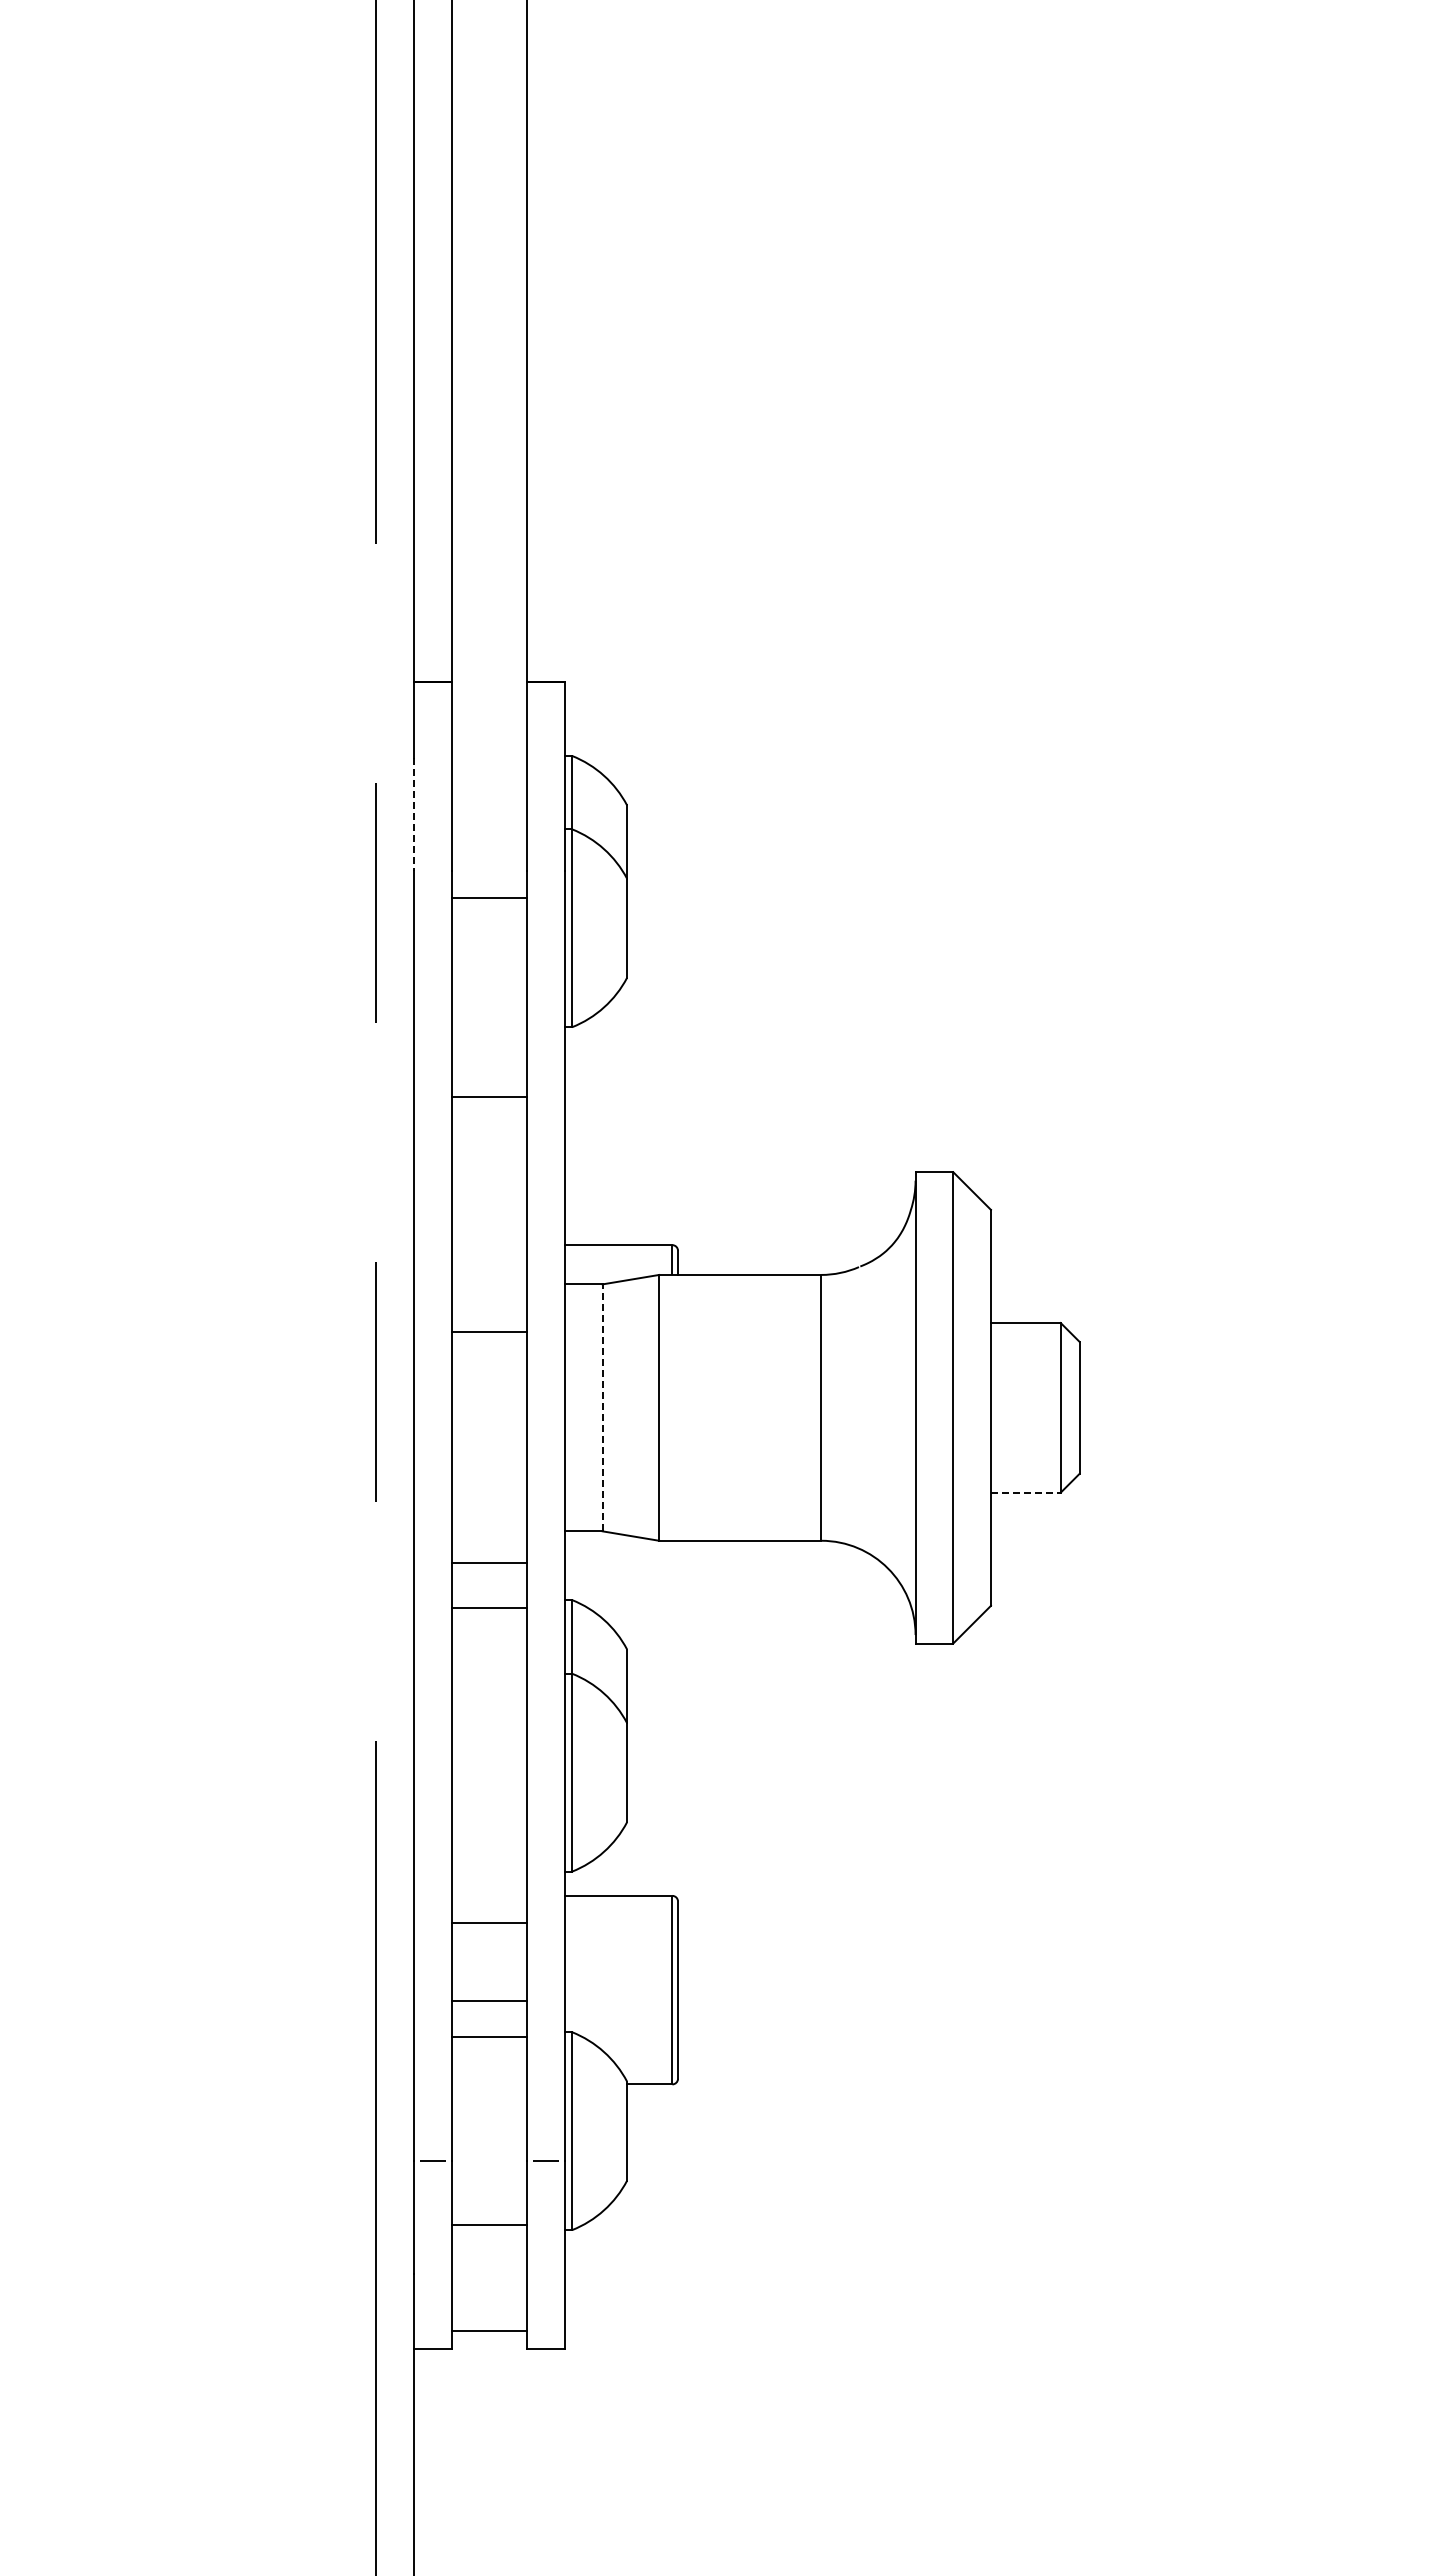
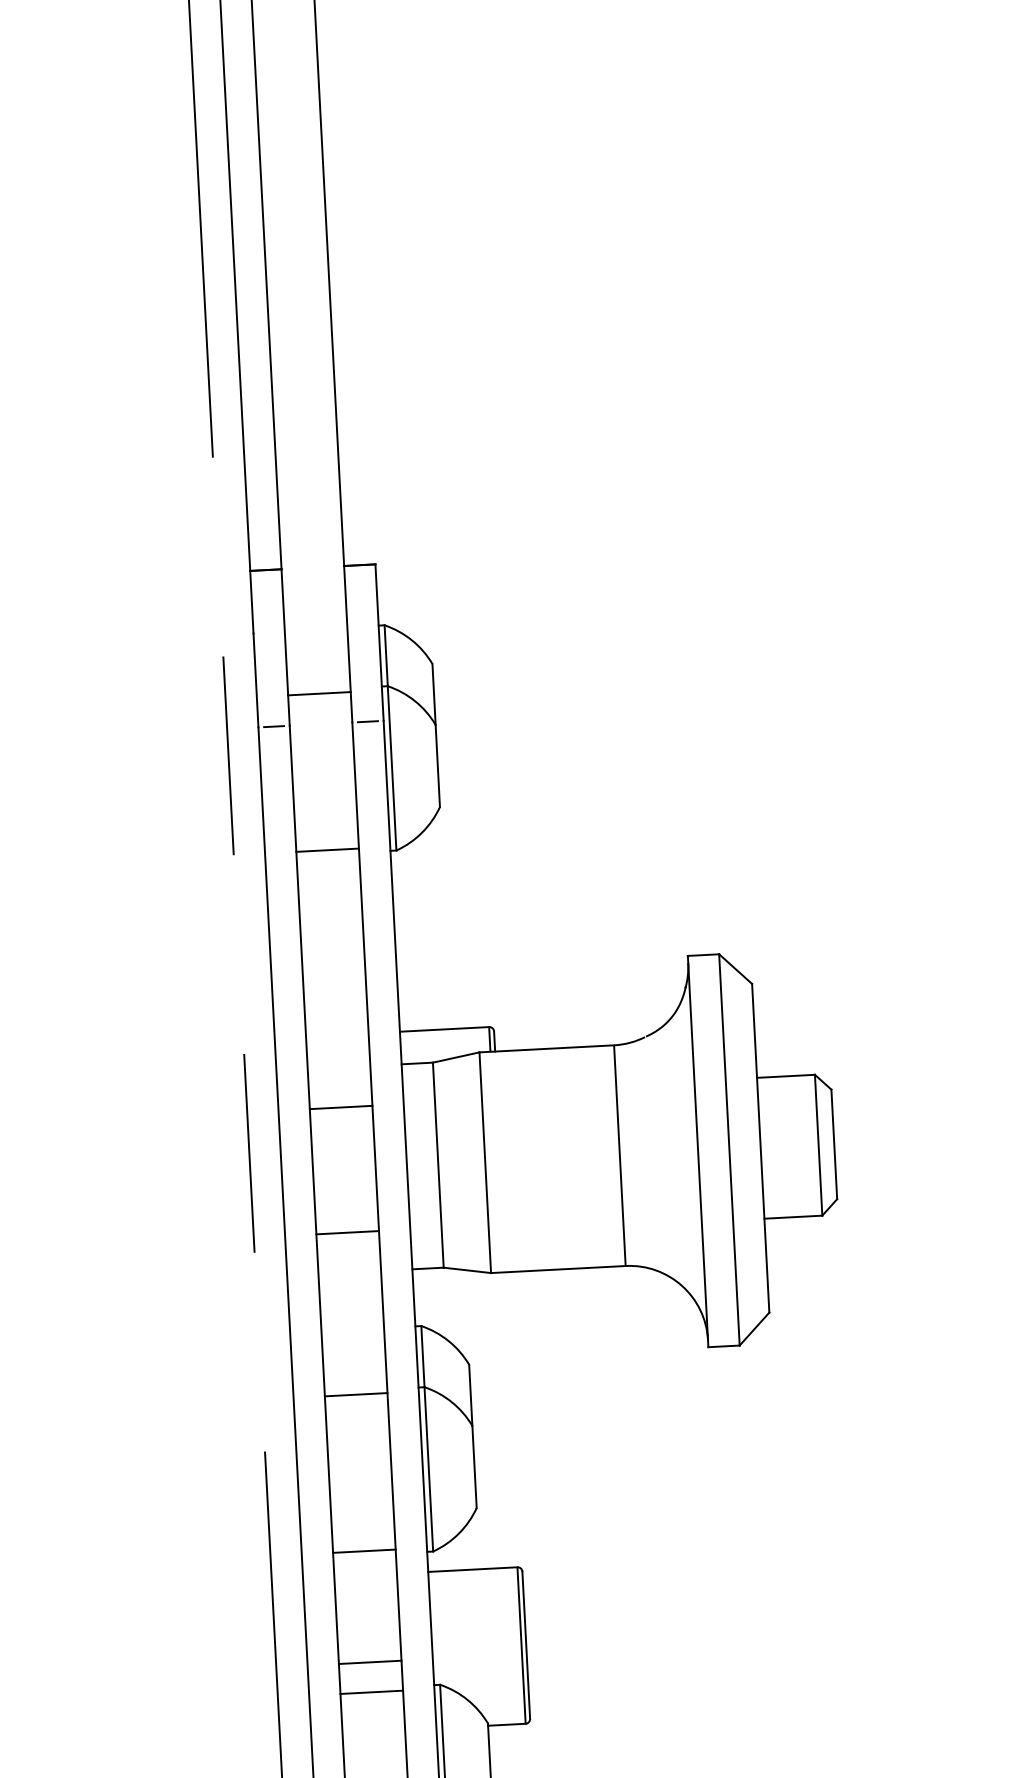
line: (414, 814) -> (256, 680), dashed -> solid
line: (432, 870) -> (273, 726), added
line: (545, 870) -> (367, 721), added
line: (489, 898) -> (319, 694), moved
line: (489, 1096) -> (327, 850), moved
line: (602, 1407) -> (438, 1164), dashed -> solid
line: (1025, 1492) -> (793, 1217), dashed -> solid
line: (489, 1563) -> (347, 1232), moved
line: (489, 1608) -> (356, 1394), moved
line: (489, 1922) -> (364, 1550), moved

